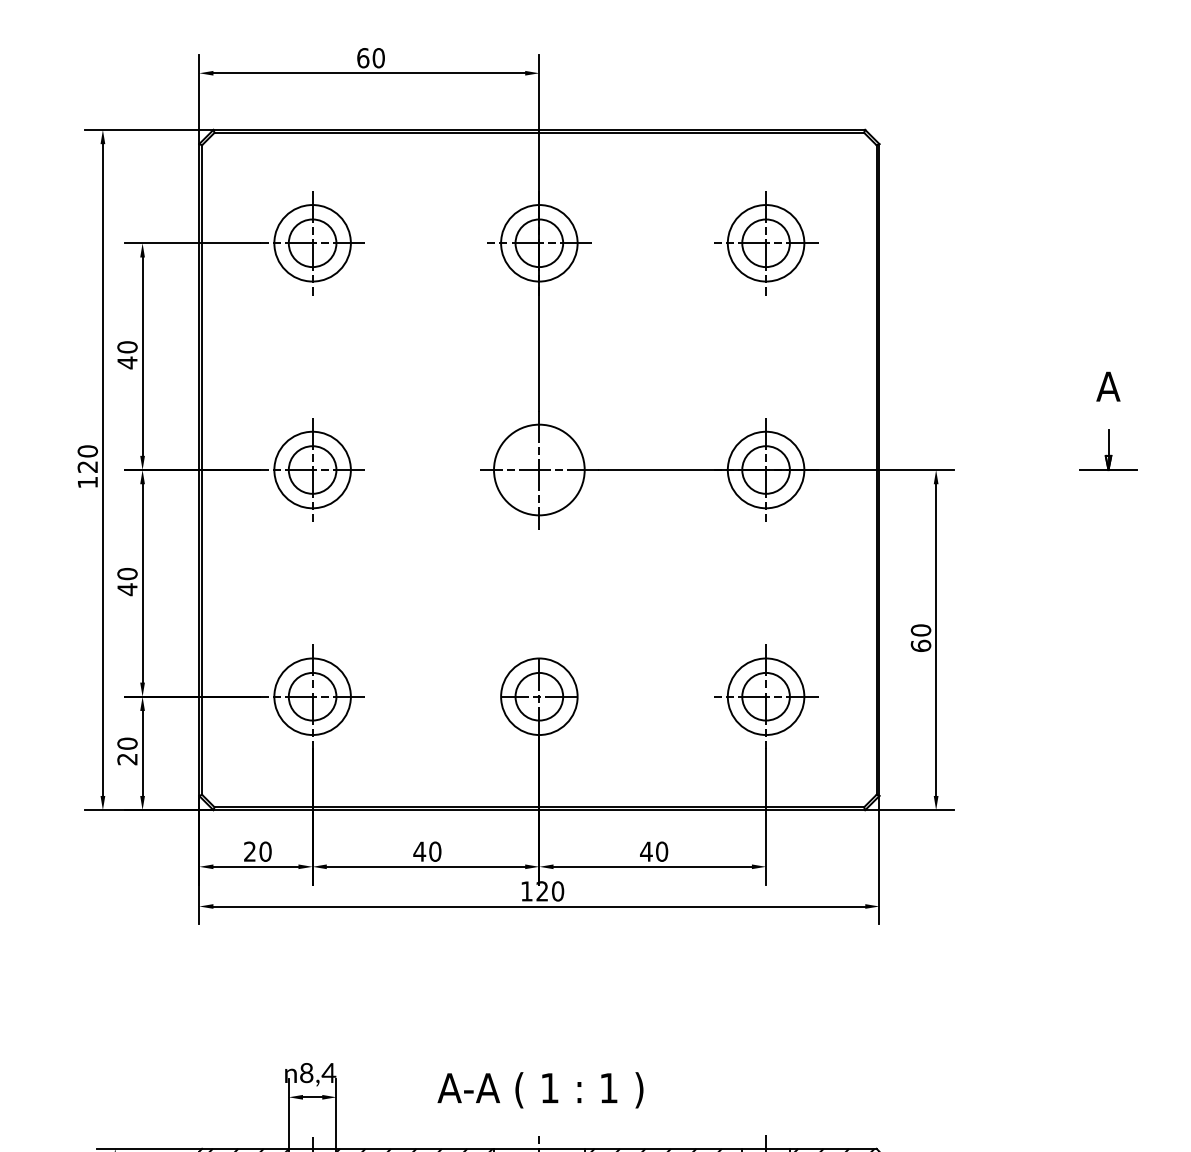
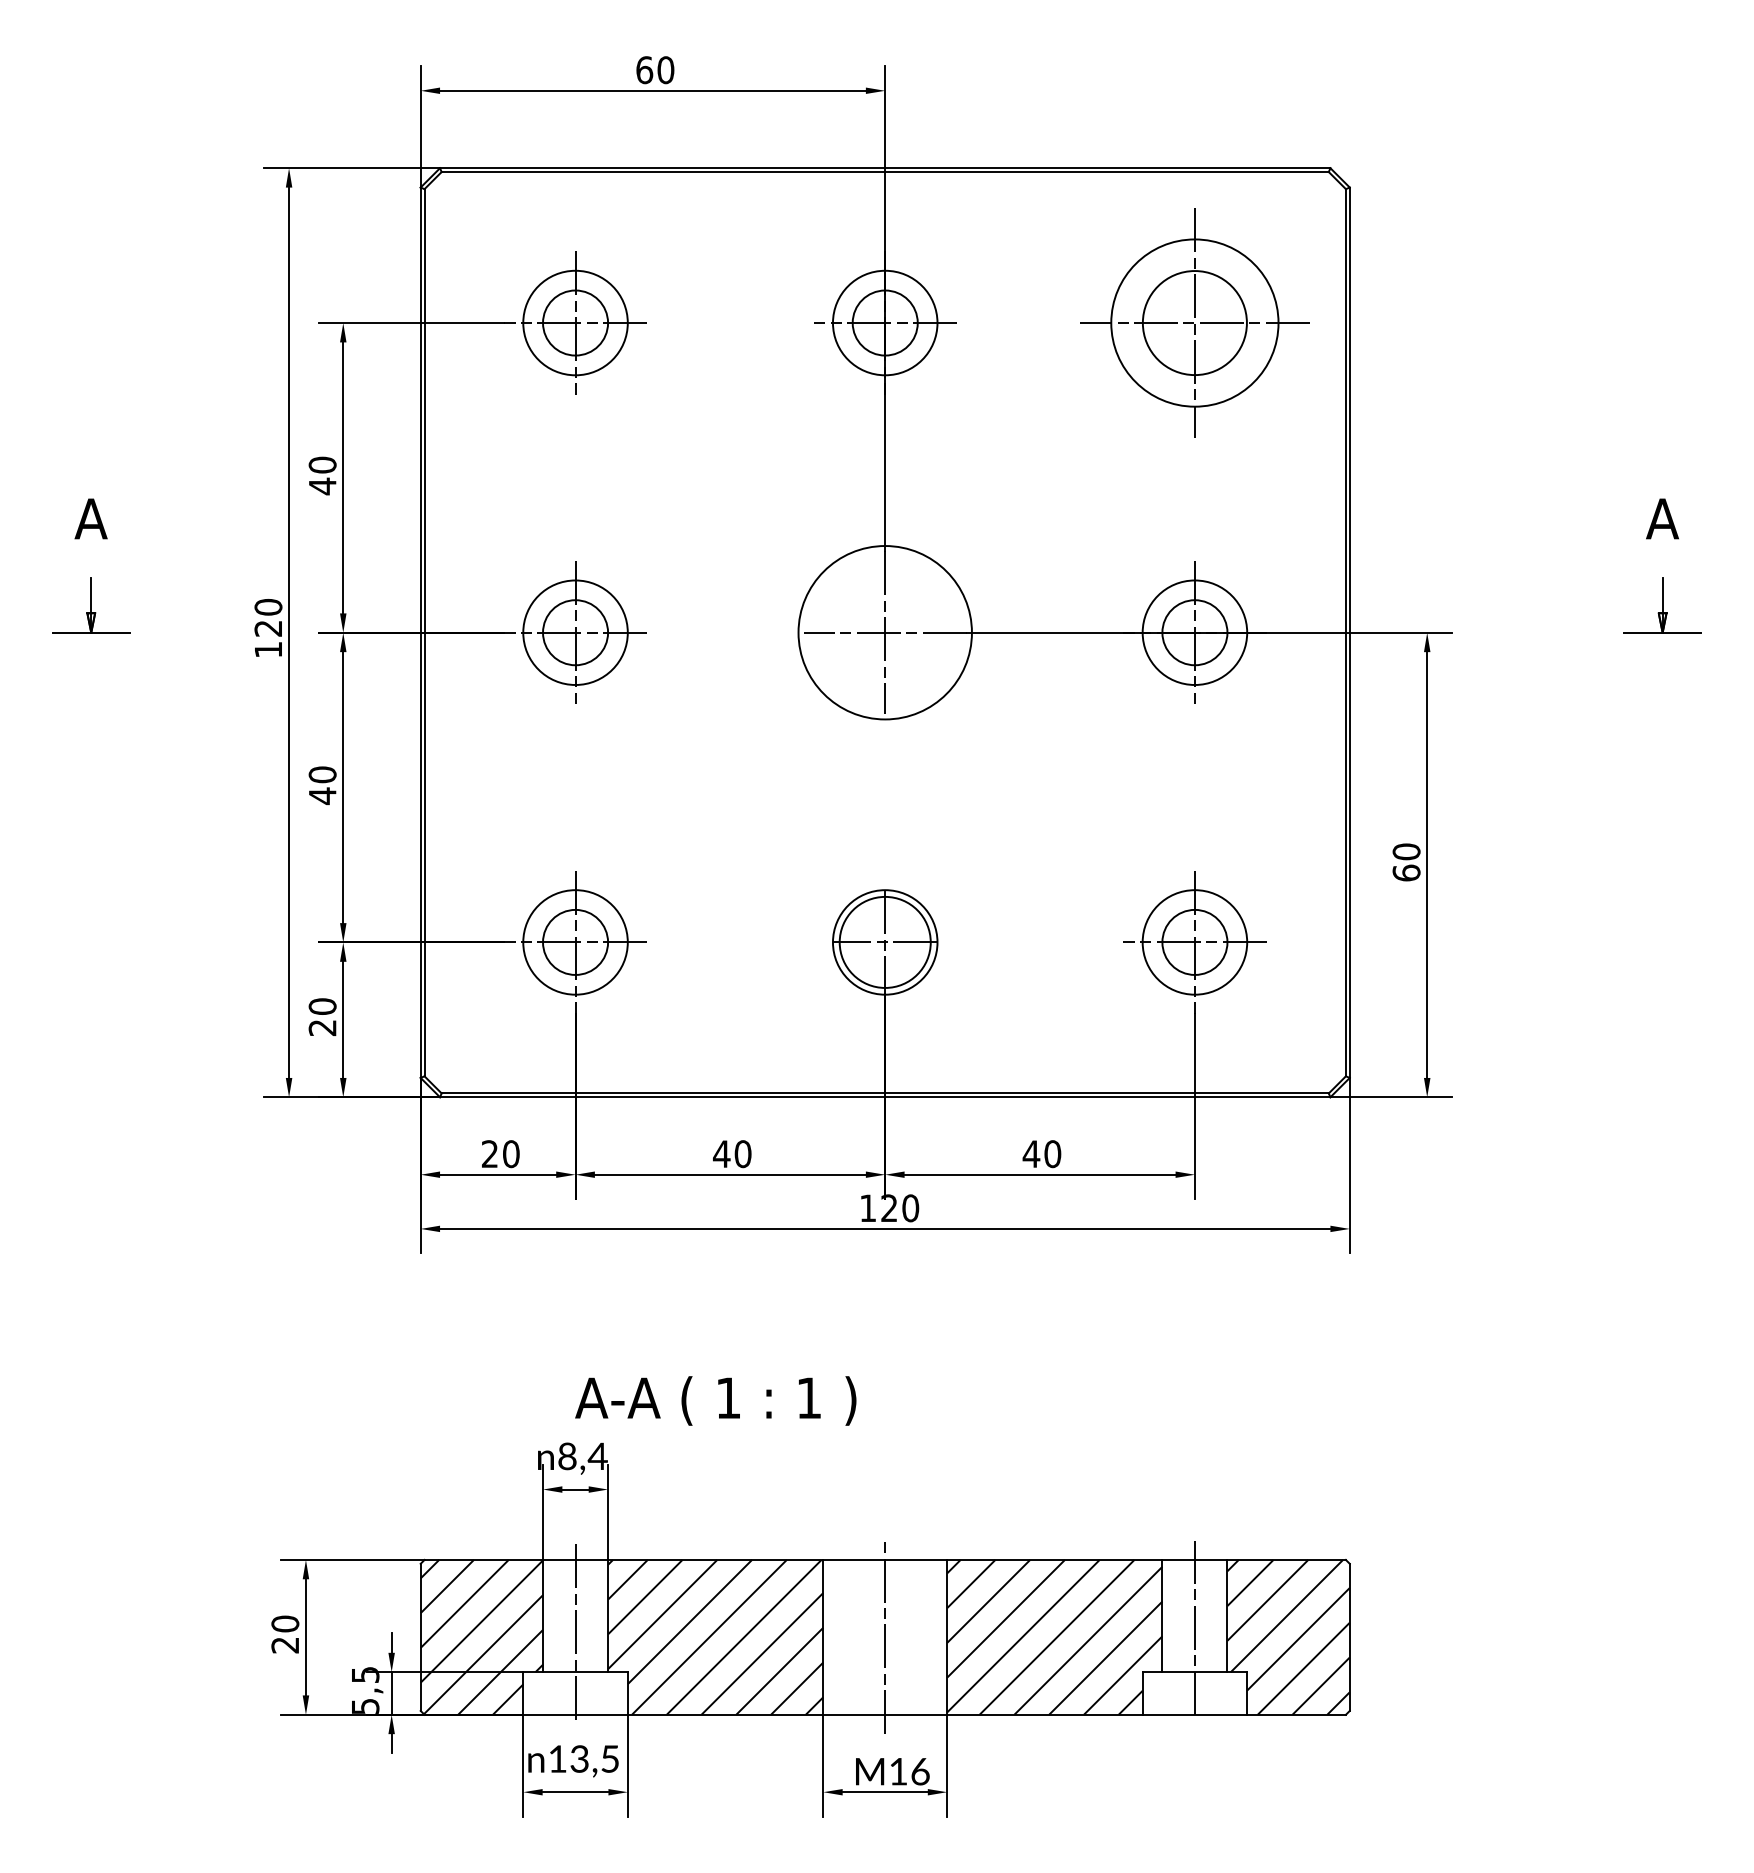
part: (765, 242) -> (1194, 322), size x1.6
circle: (539, 469) -> (885, 632), size x1.4
circle: (538, 696) -> (884, 941), size x1.4
text: (540, 1089) -> (715, 1400), moved

